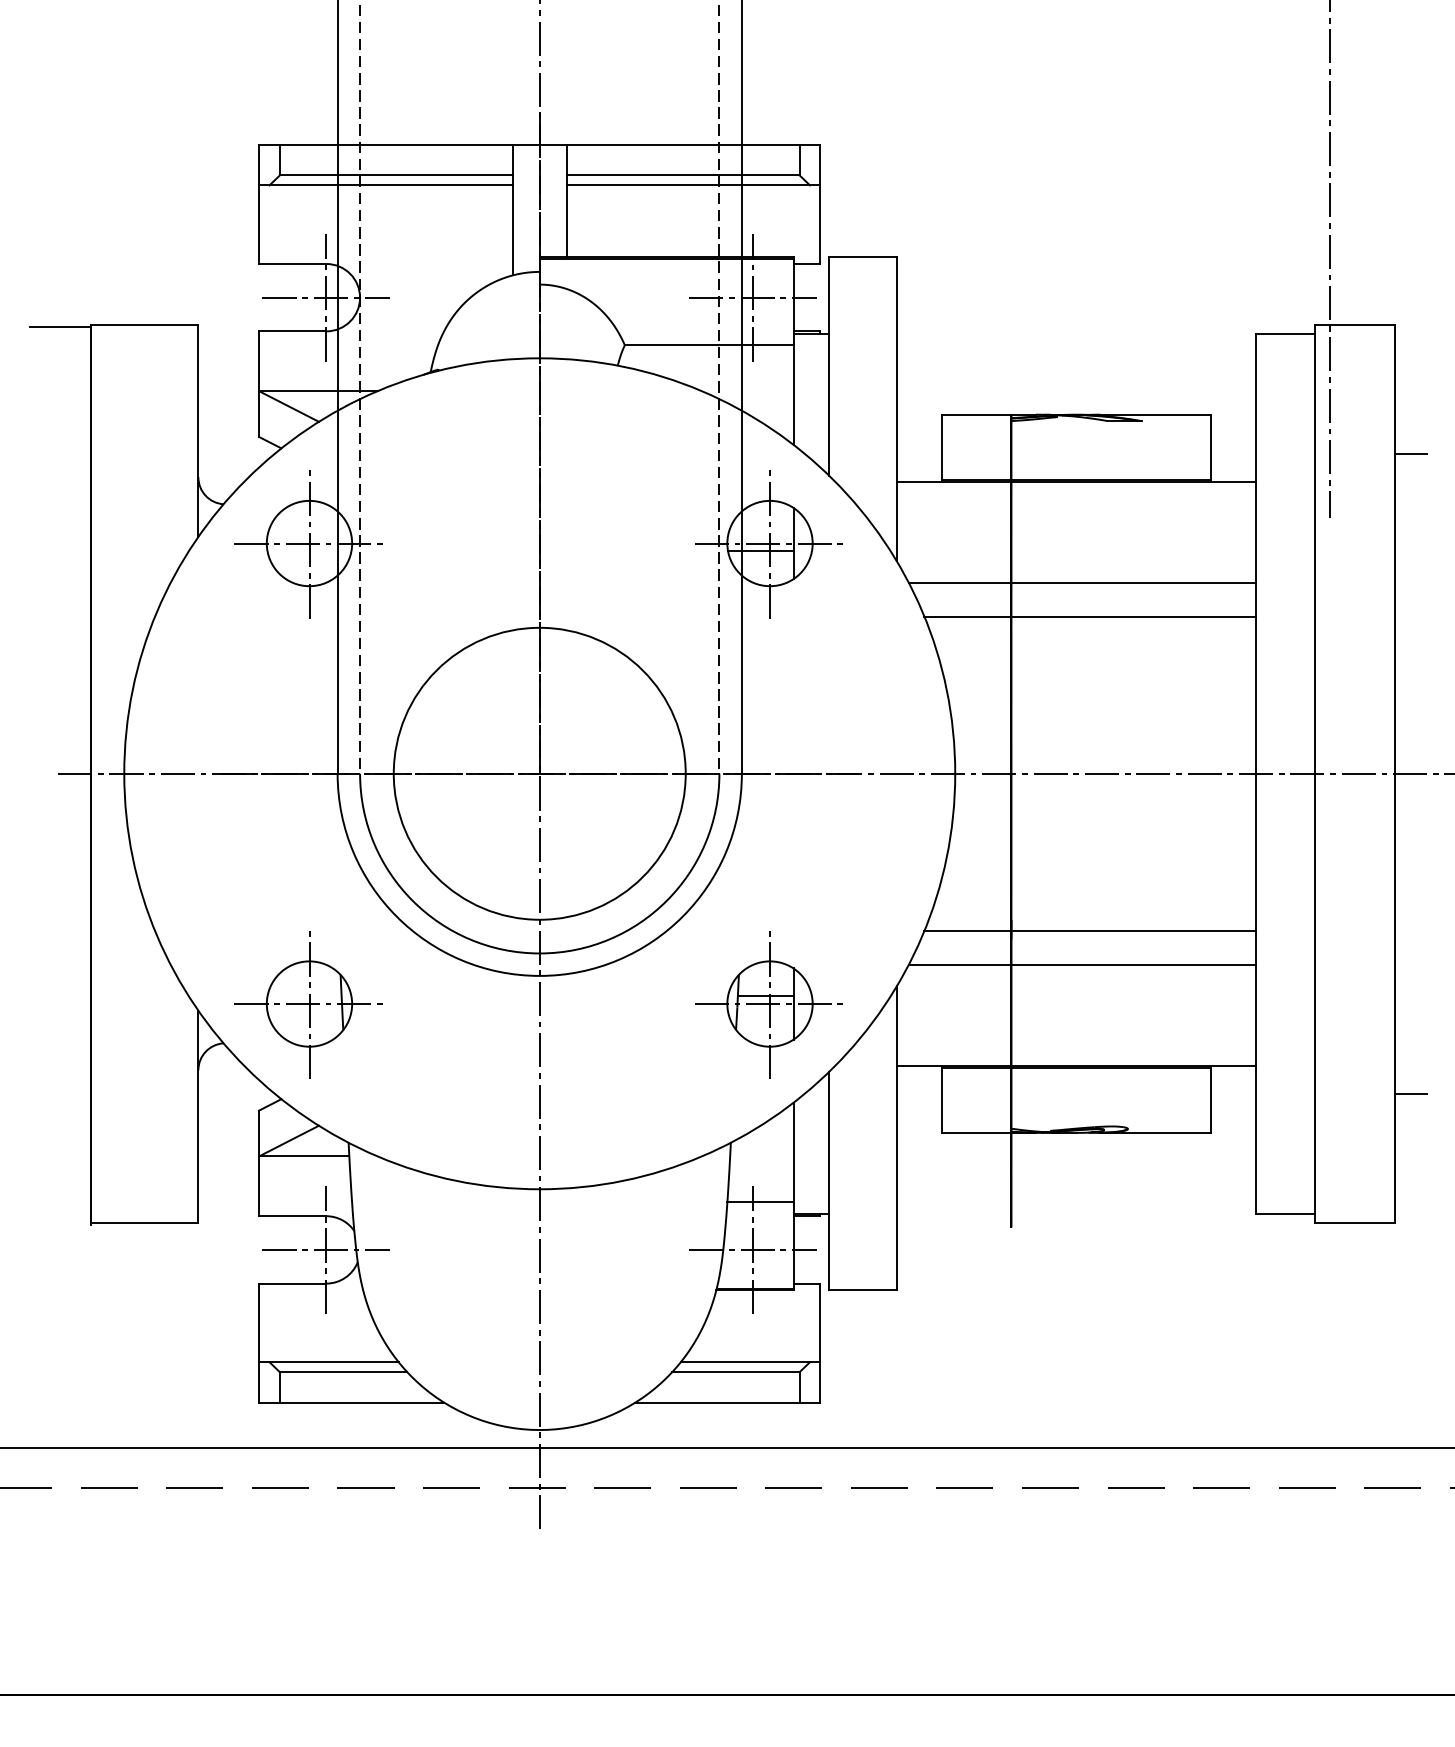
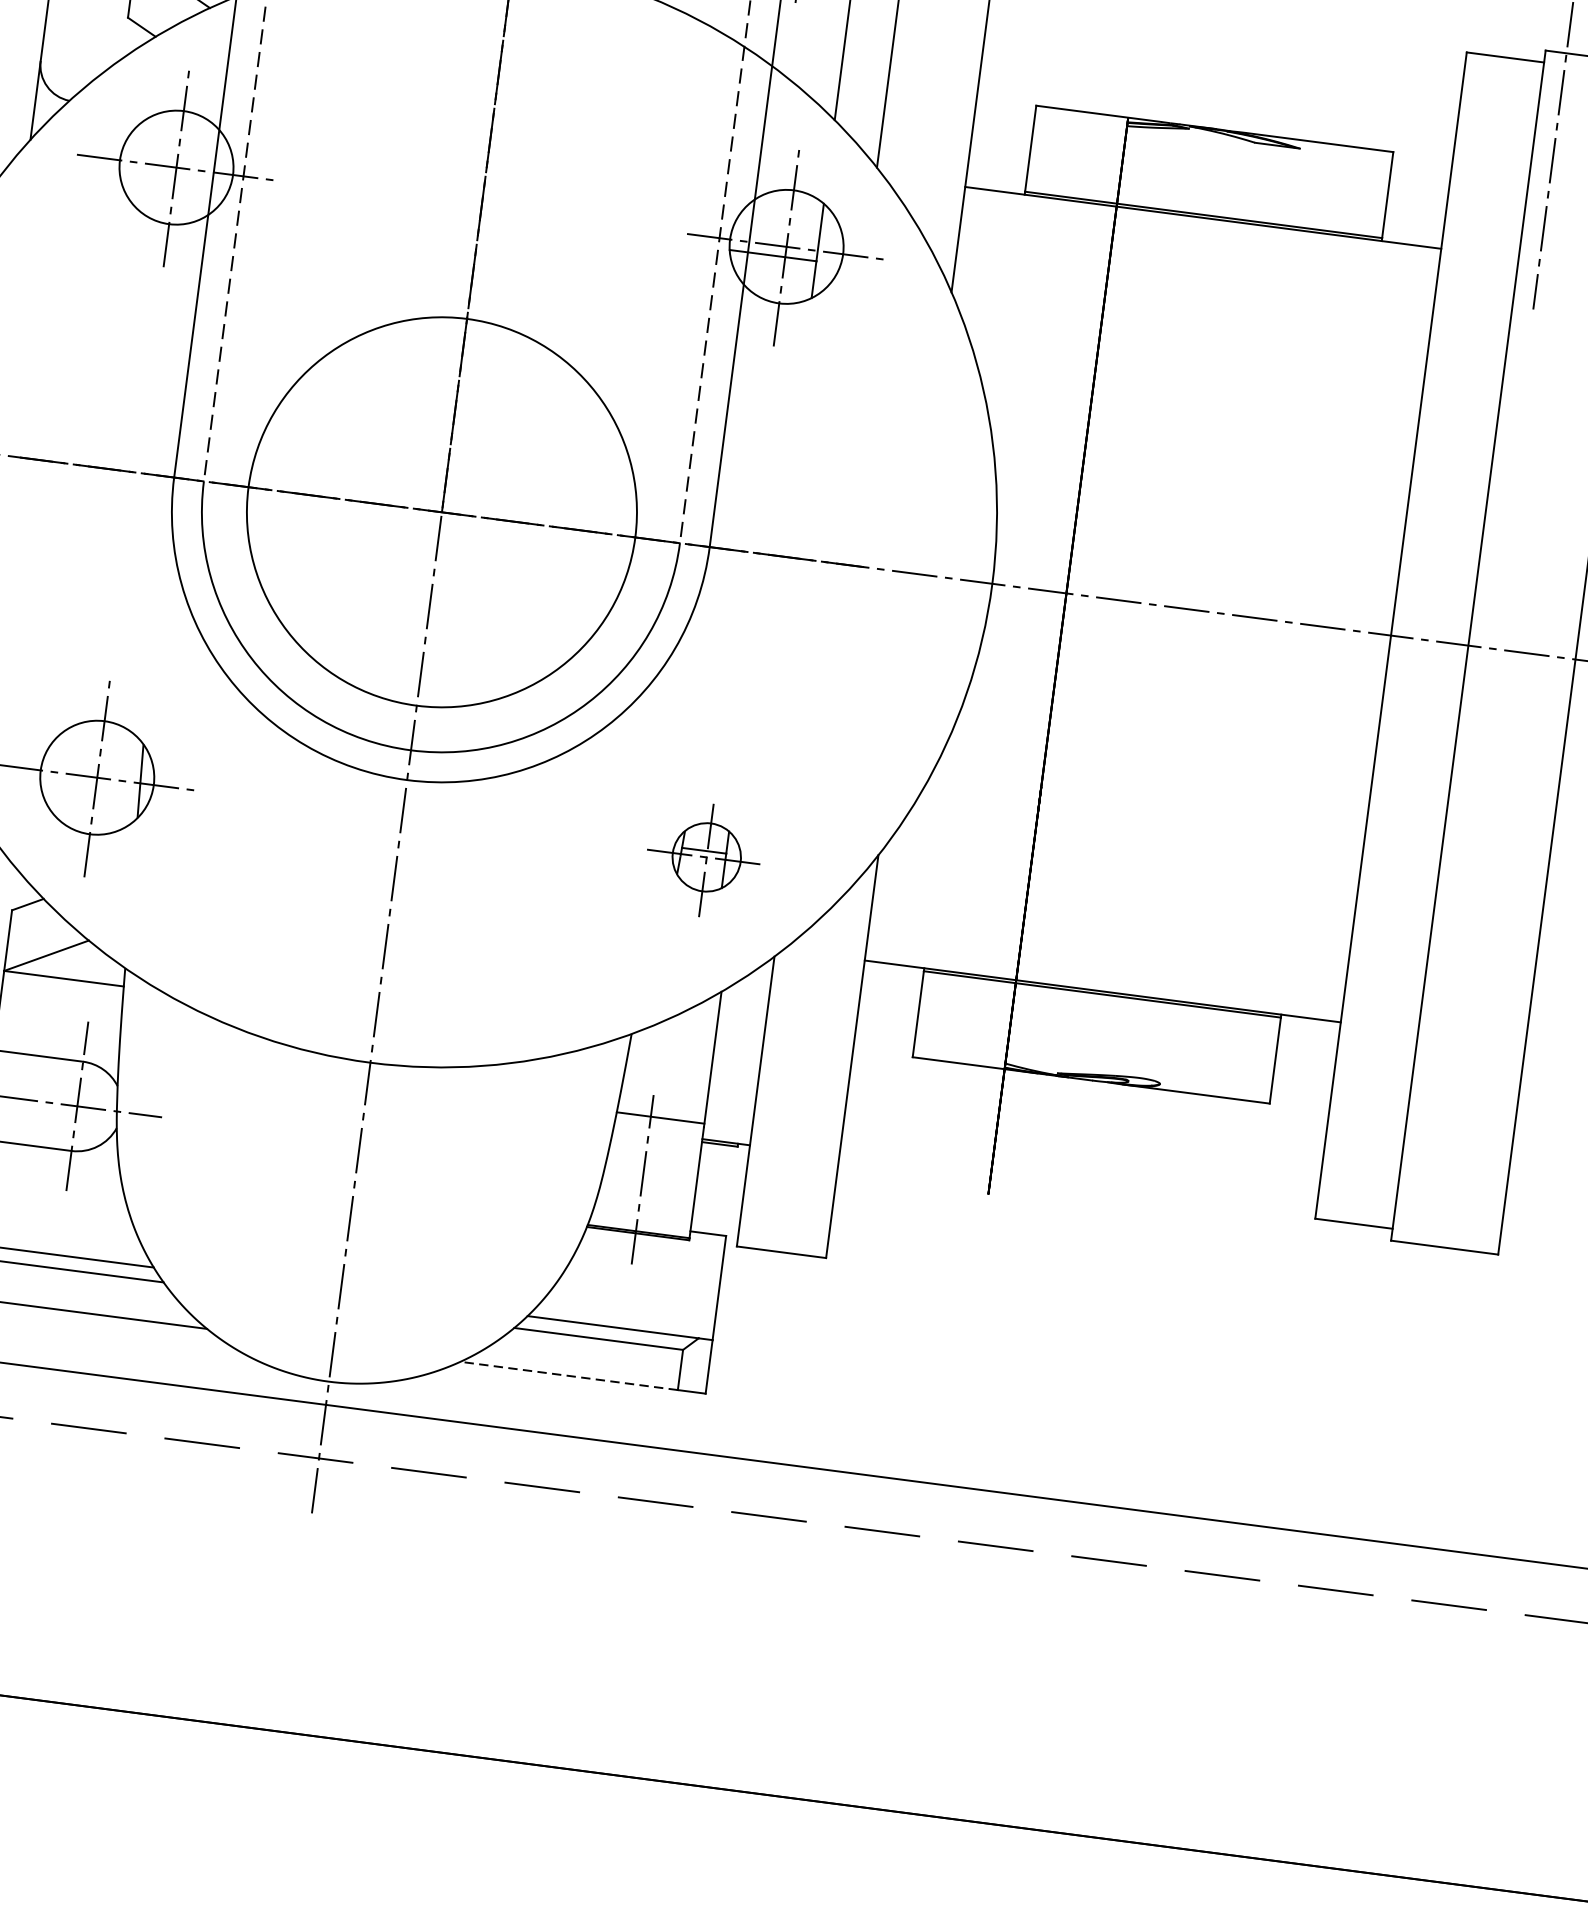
line: (1082, 582) -> (1193, 352), removed
line: (1090, 616) -> (1198, 398), removed
line: (1090, 931) -> (1144, 815), removed
line: (1082, 964) -> (1128, 858), removed
part: (768, 1004) -> (705, 857), size x0.6
line: (1410, 1093) -> (1540, 1085), removed
line: (753, 1249) -> (643, 1179), removed
line: (716, 1402) -> (567, 1375), solid -> dashed

